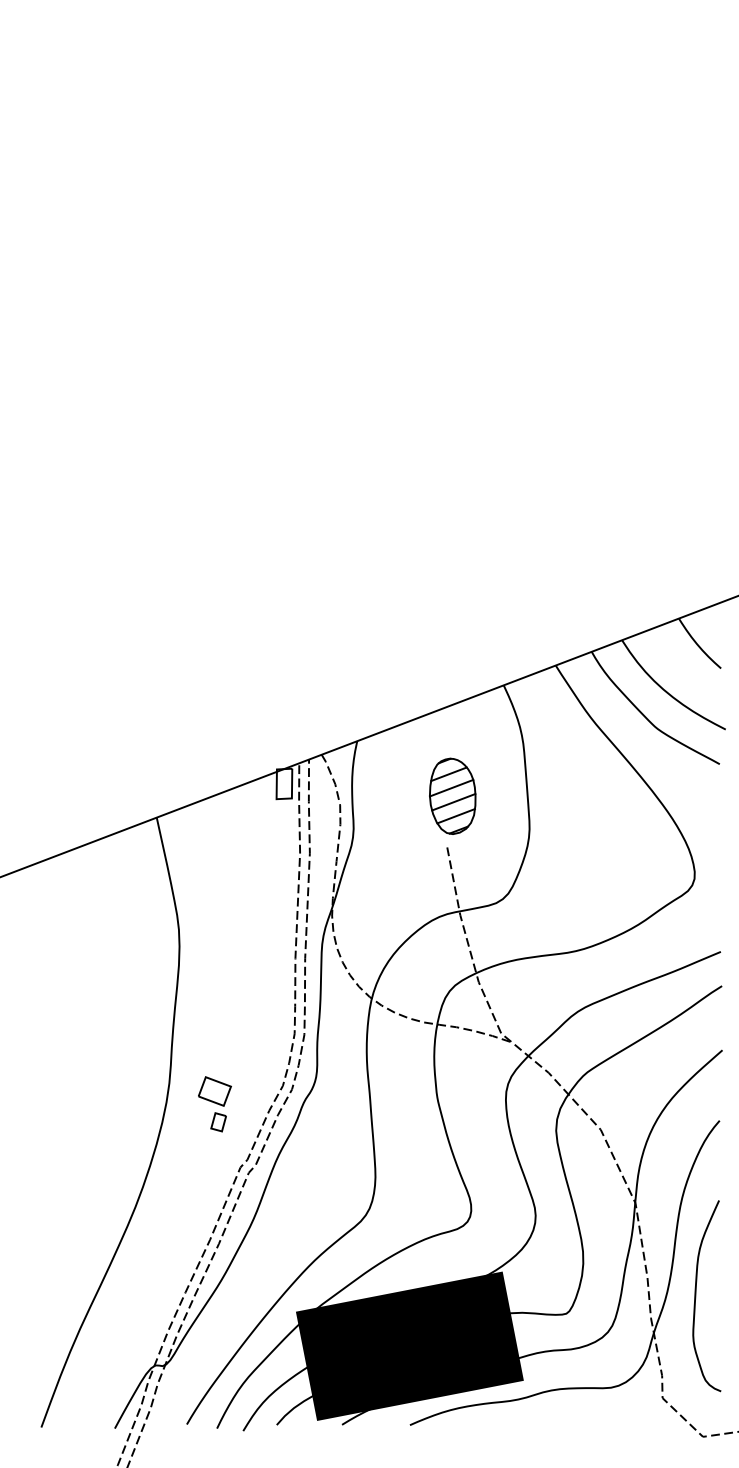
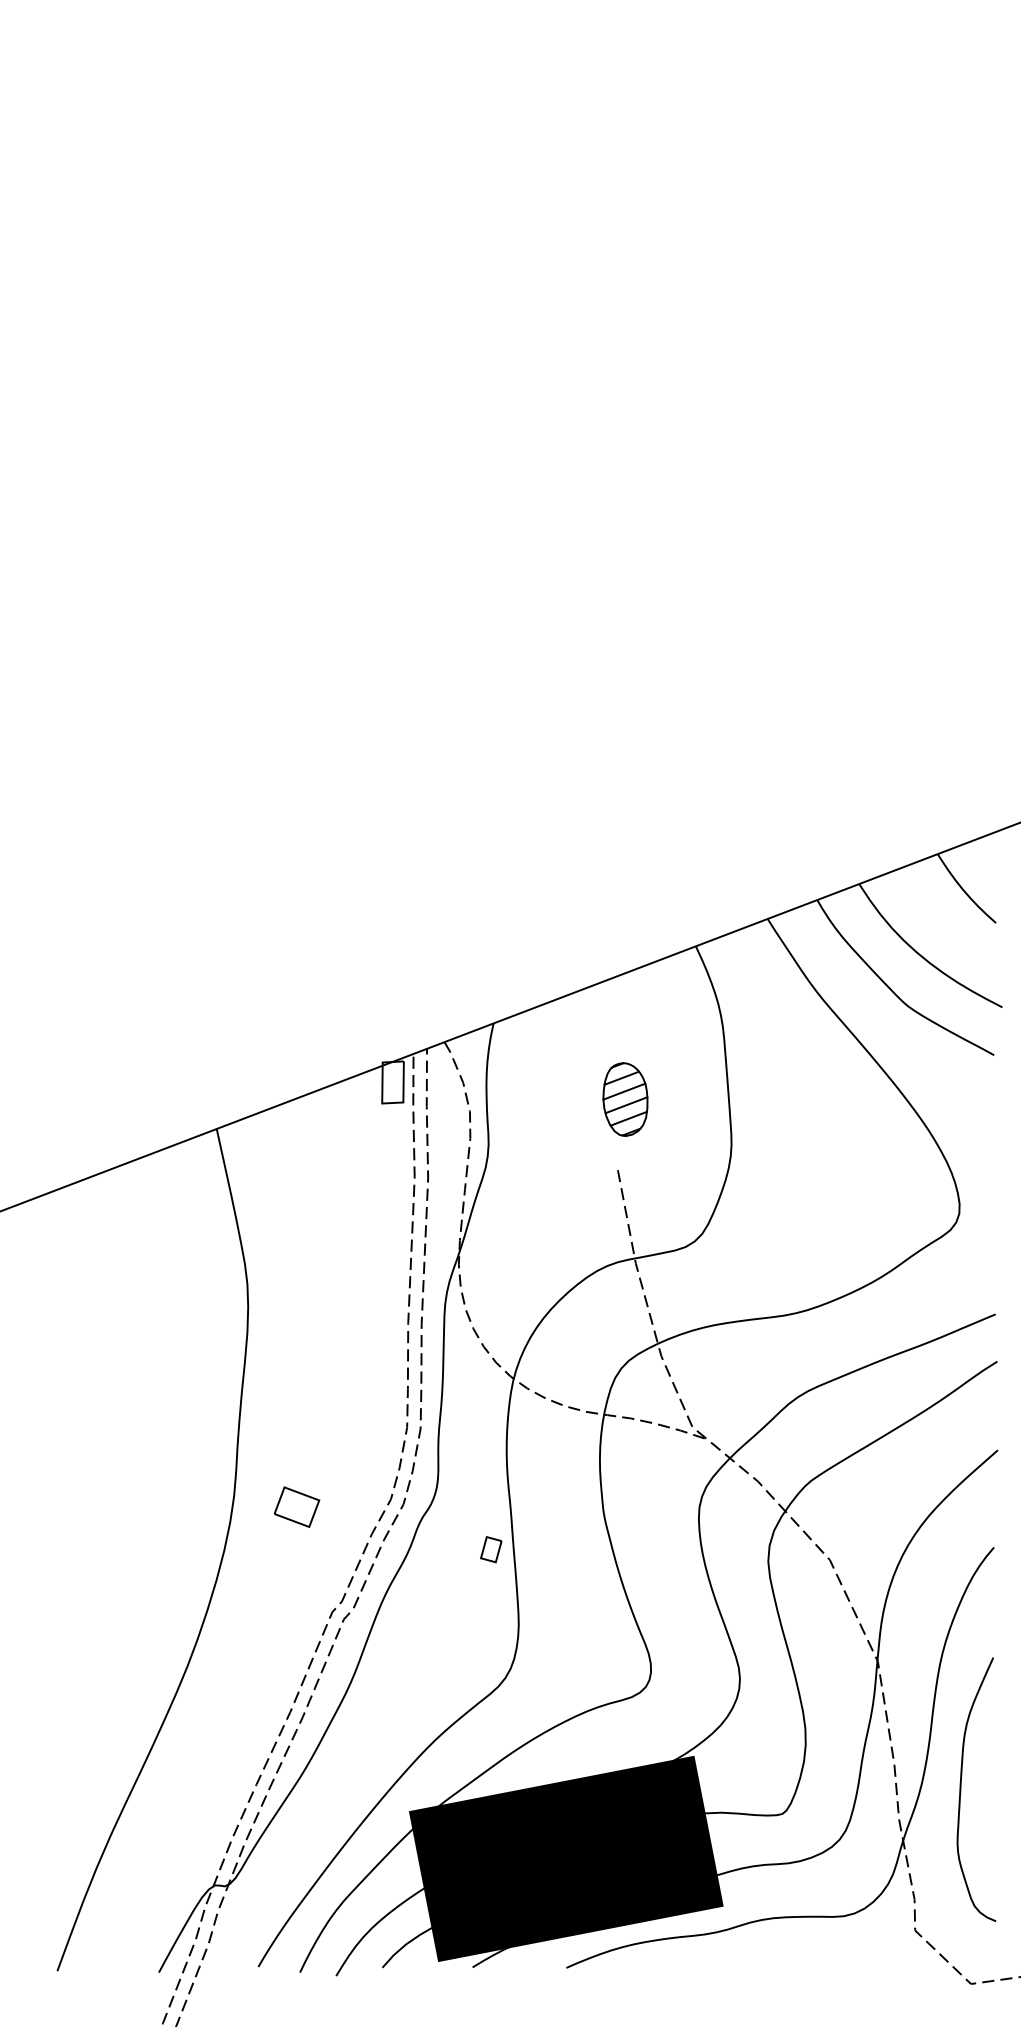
part: (452, 796) -> (625, 1099), size x0.7
part: (218, 1122) -> (491, 1549), moved

